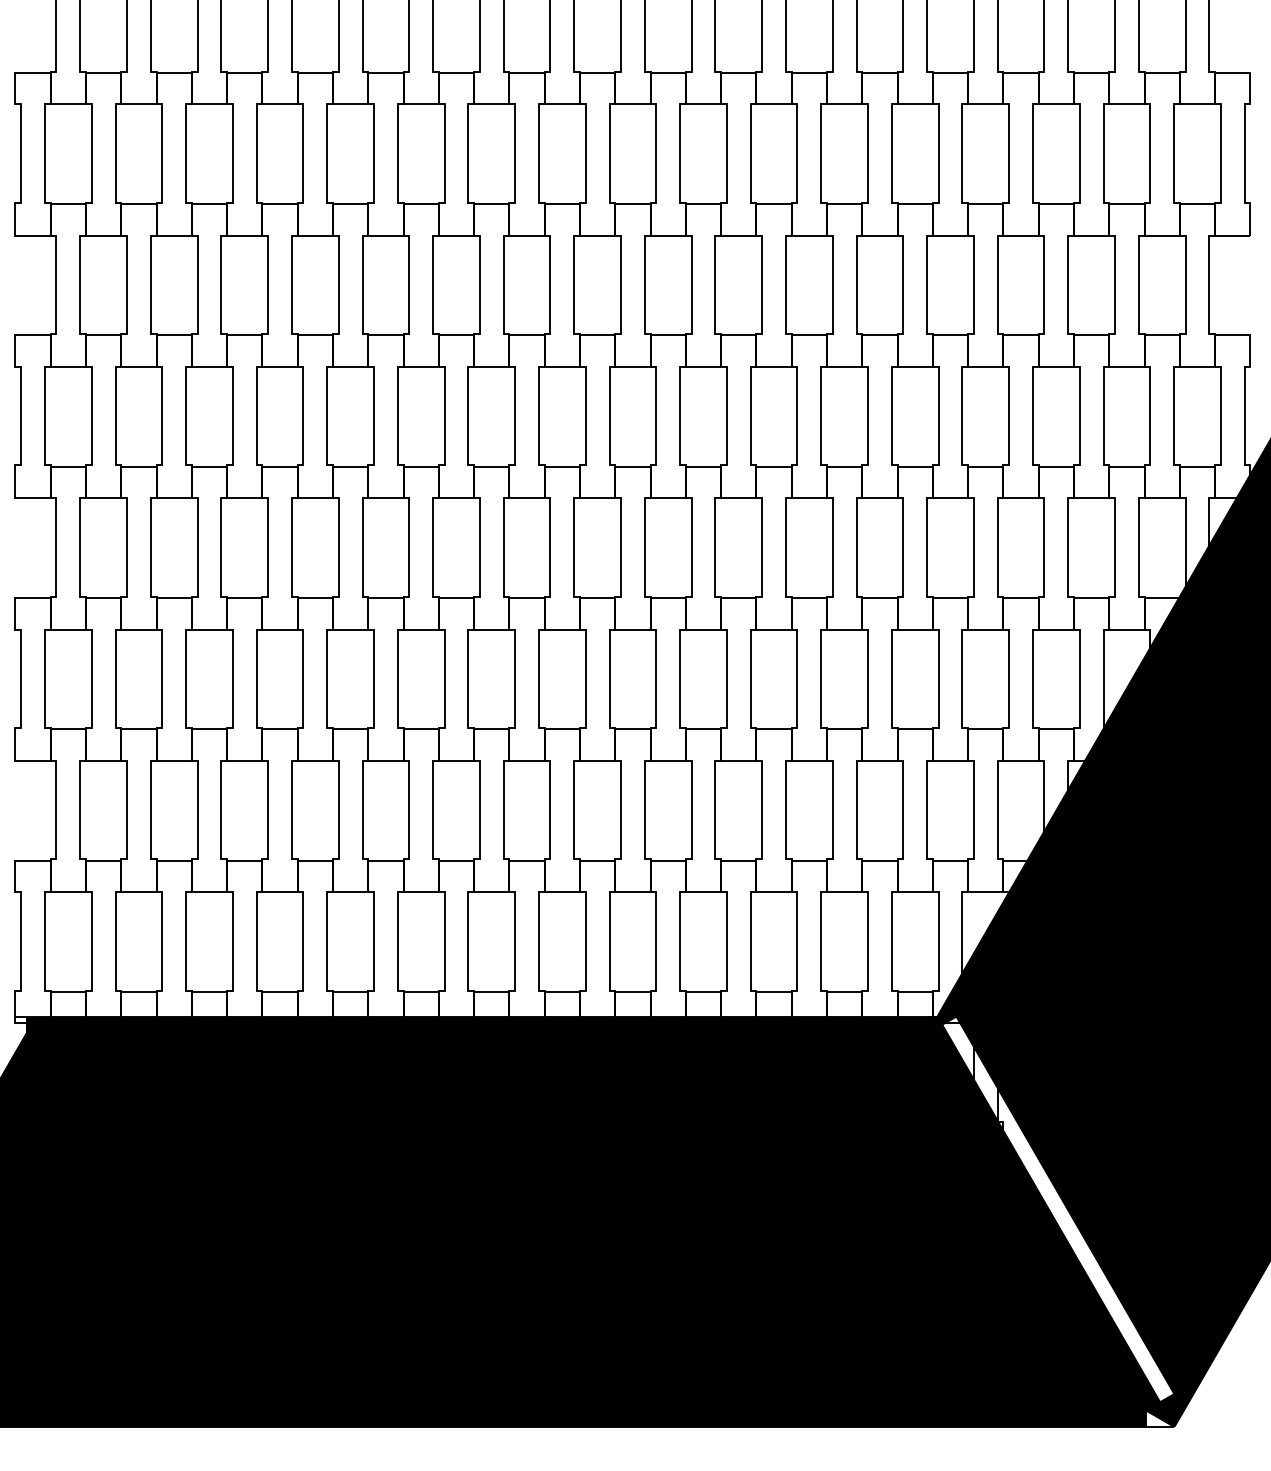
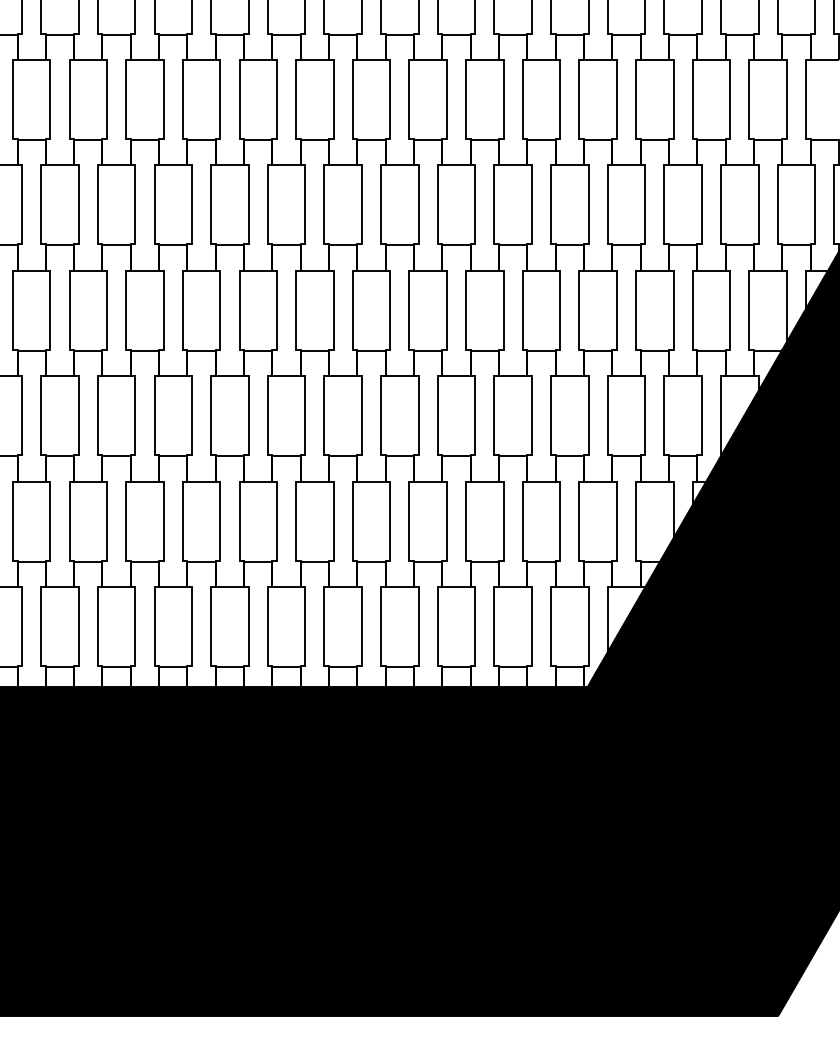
fill: (1058, 1209) -> (684, 841), added
fill: (1160, 1418) -> (766, 1009), added

